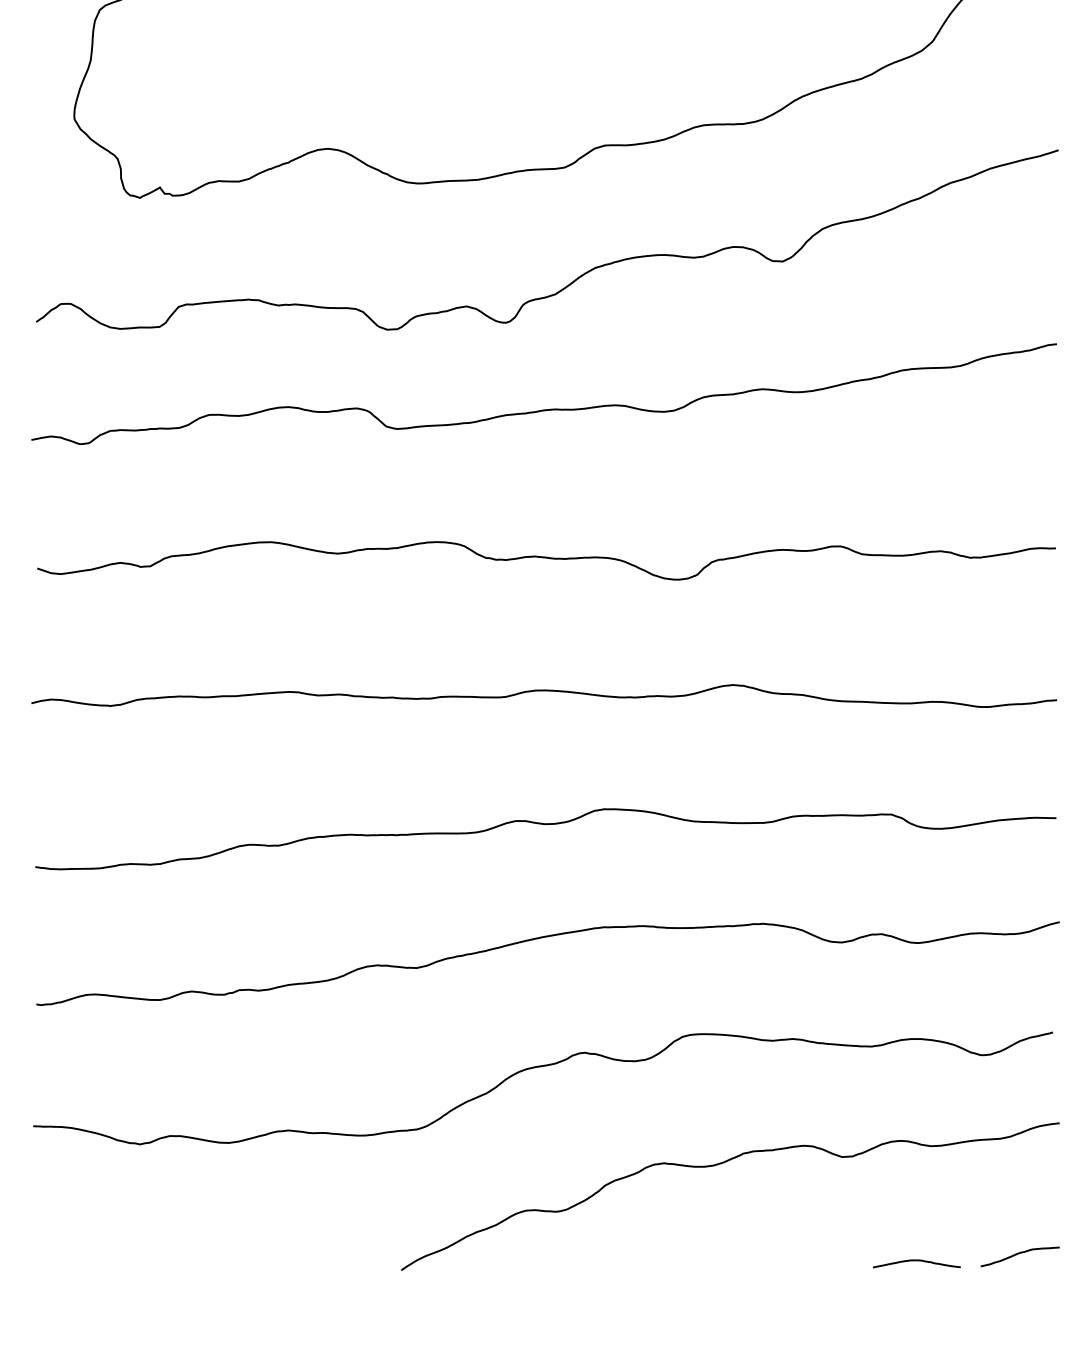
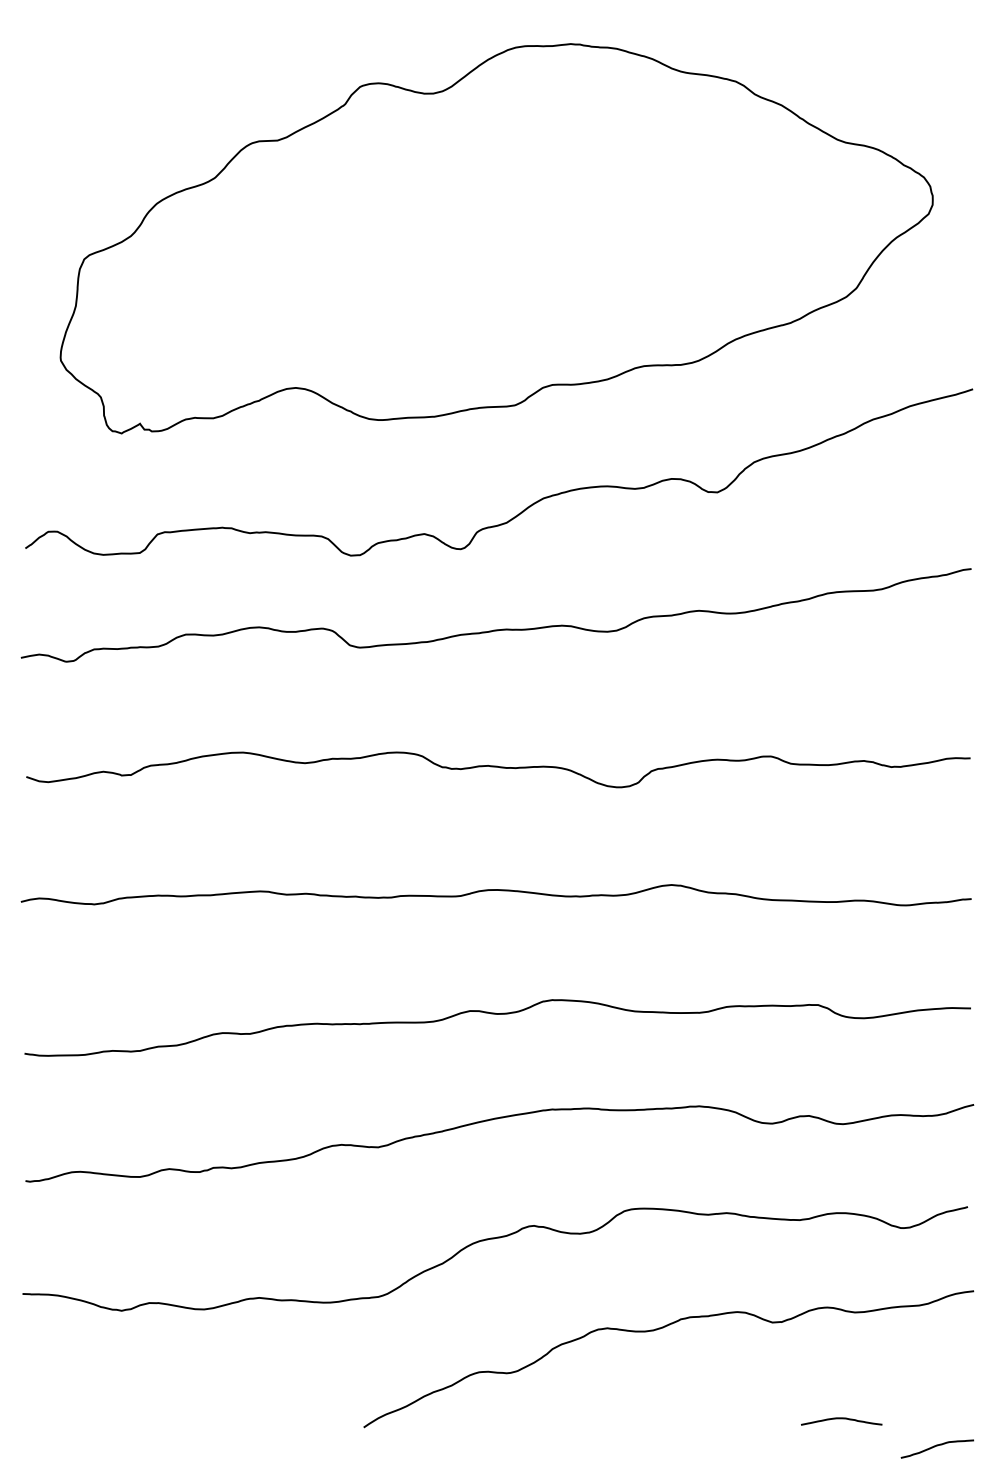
curve: (1019, 1254) -> (936, 1446), moved

